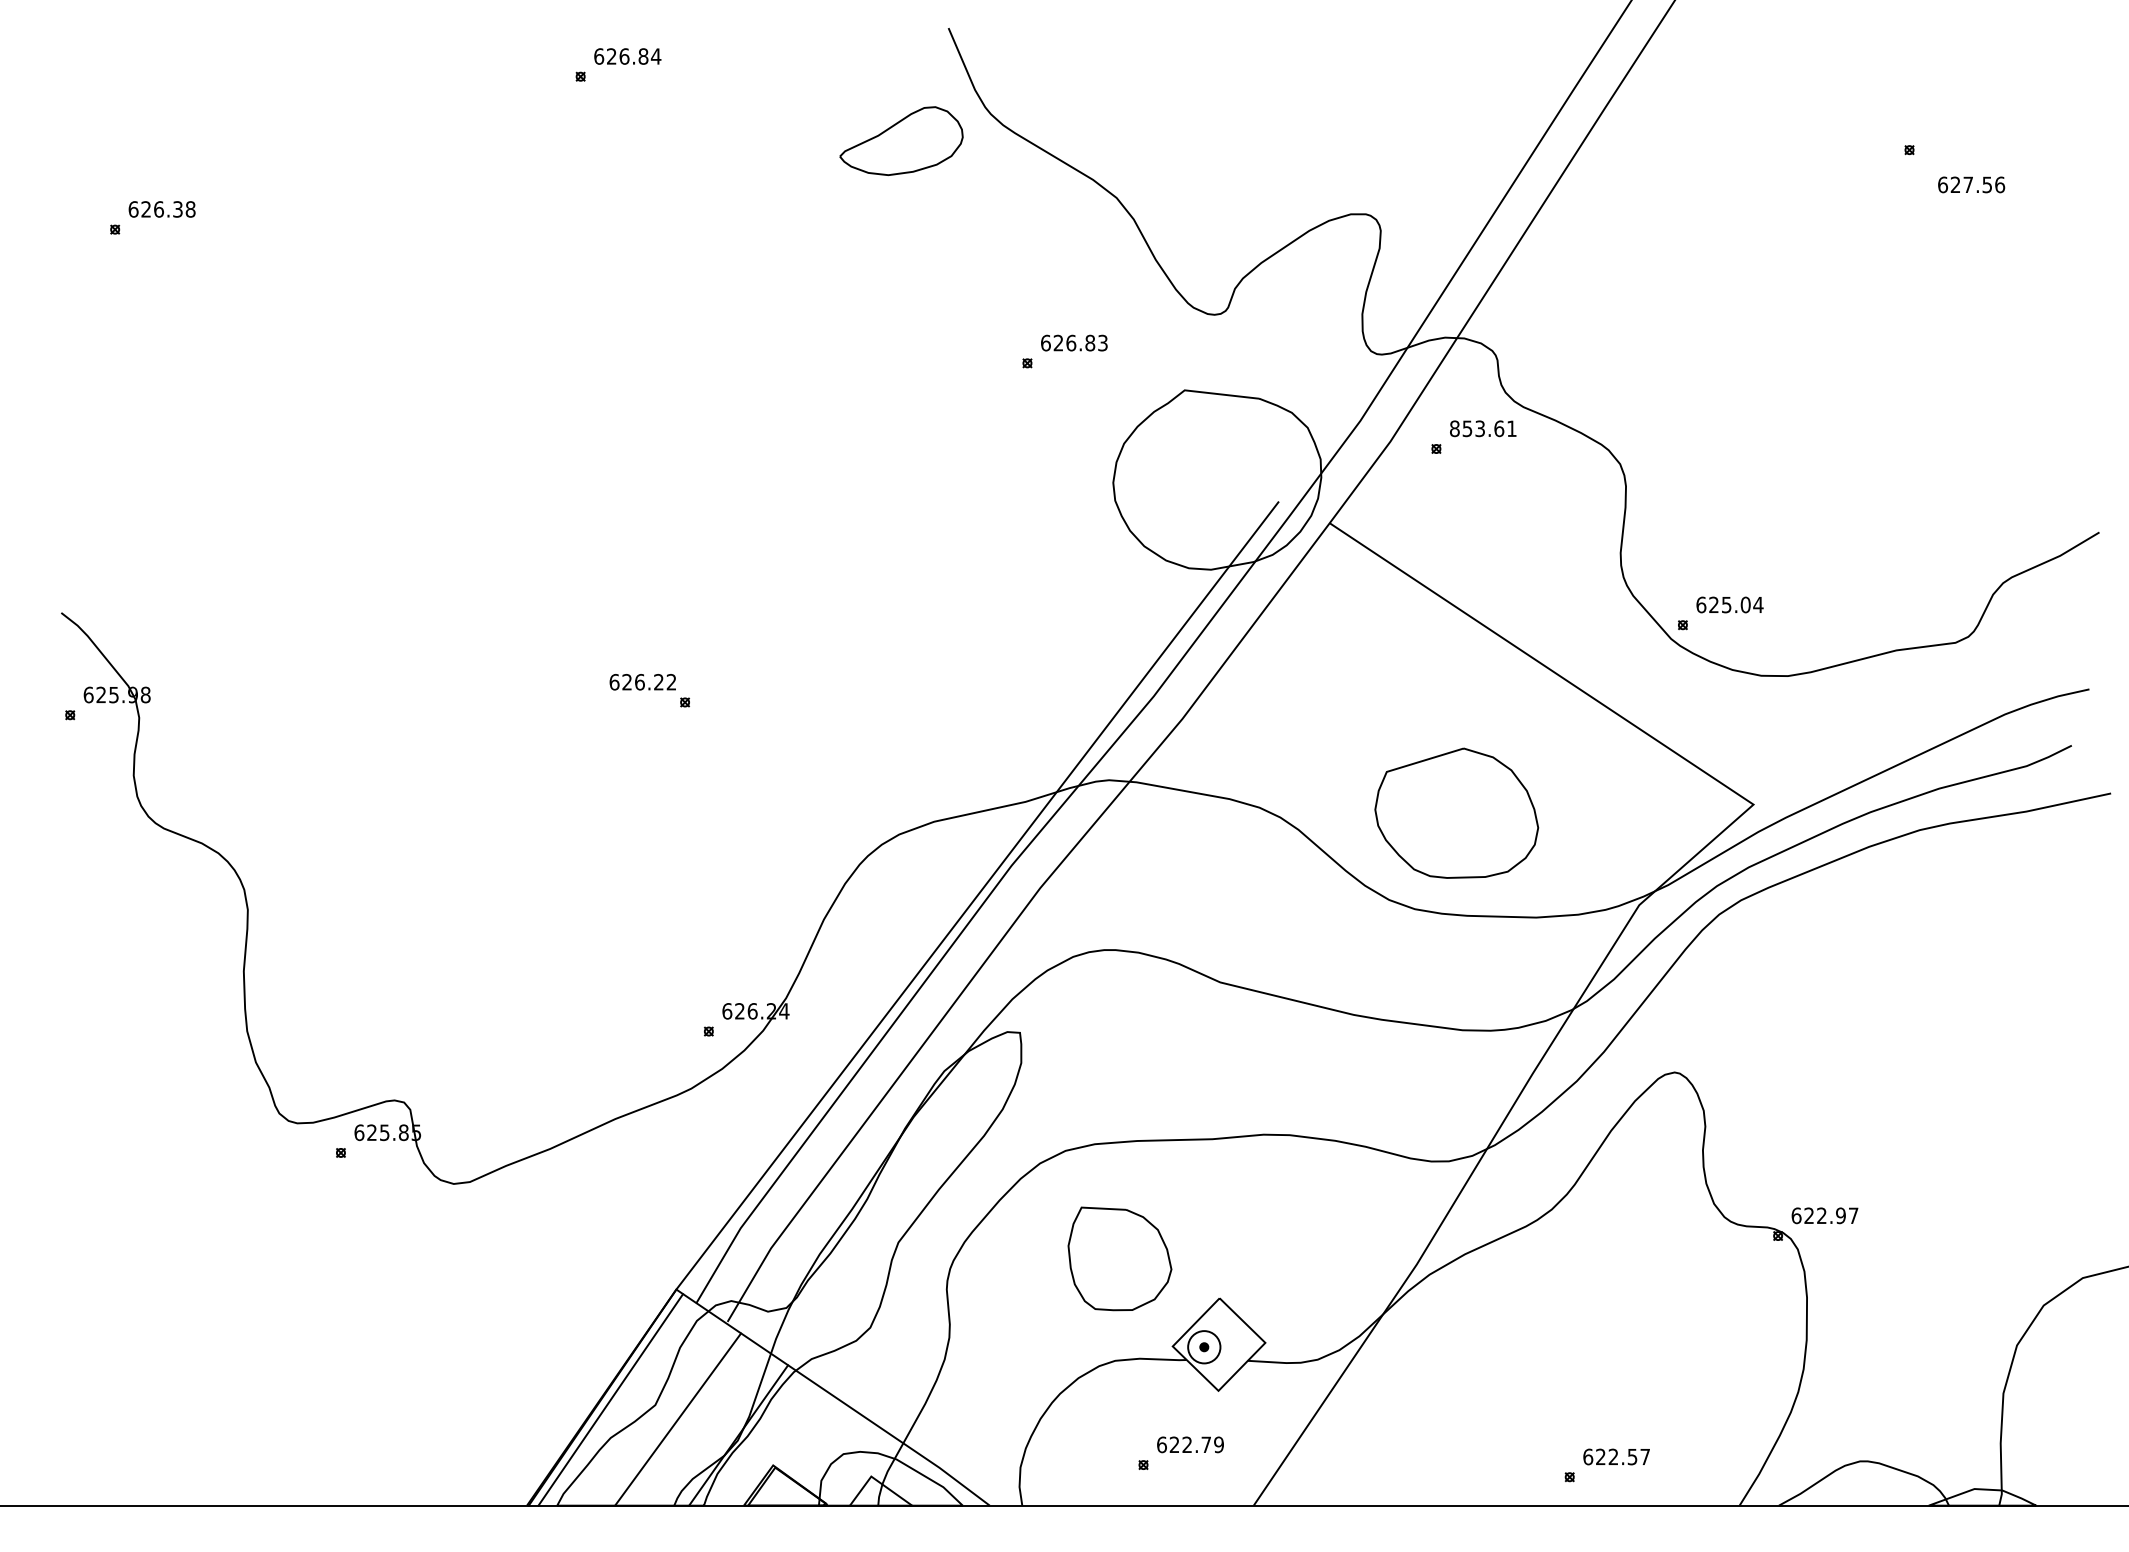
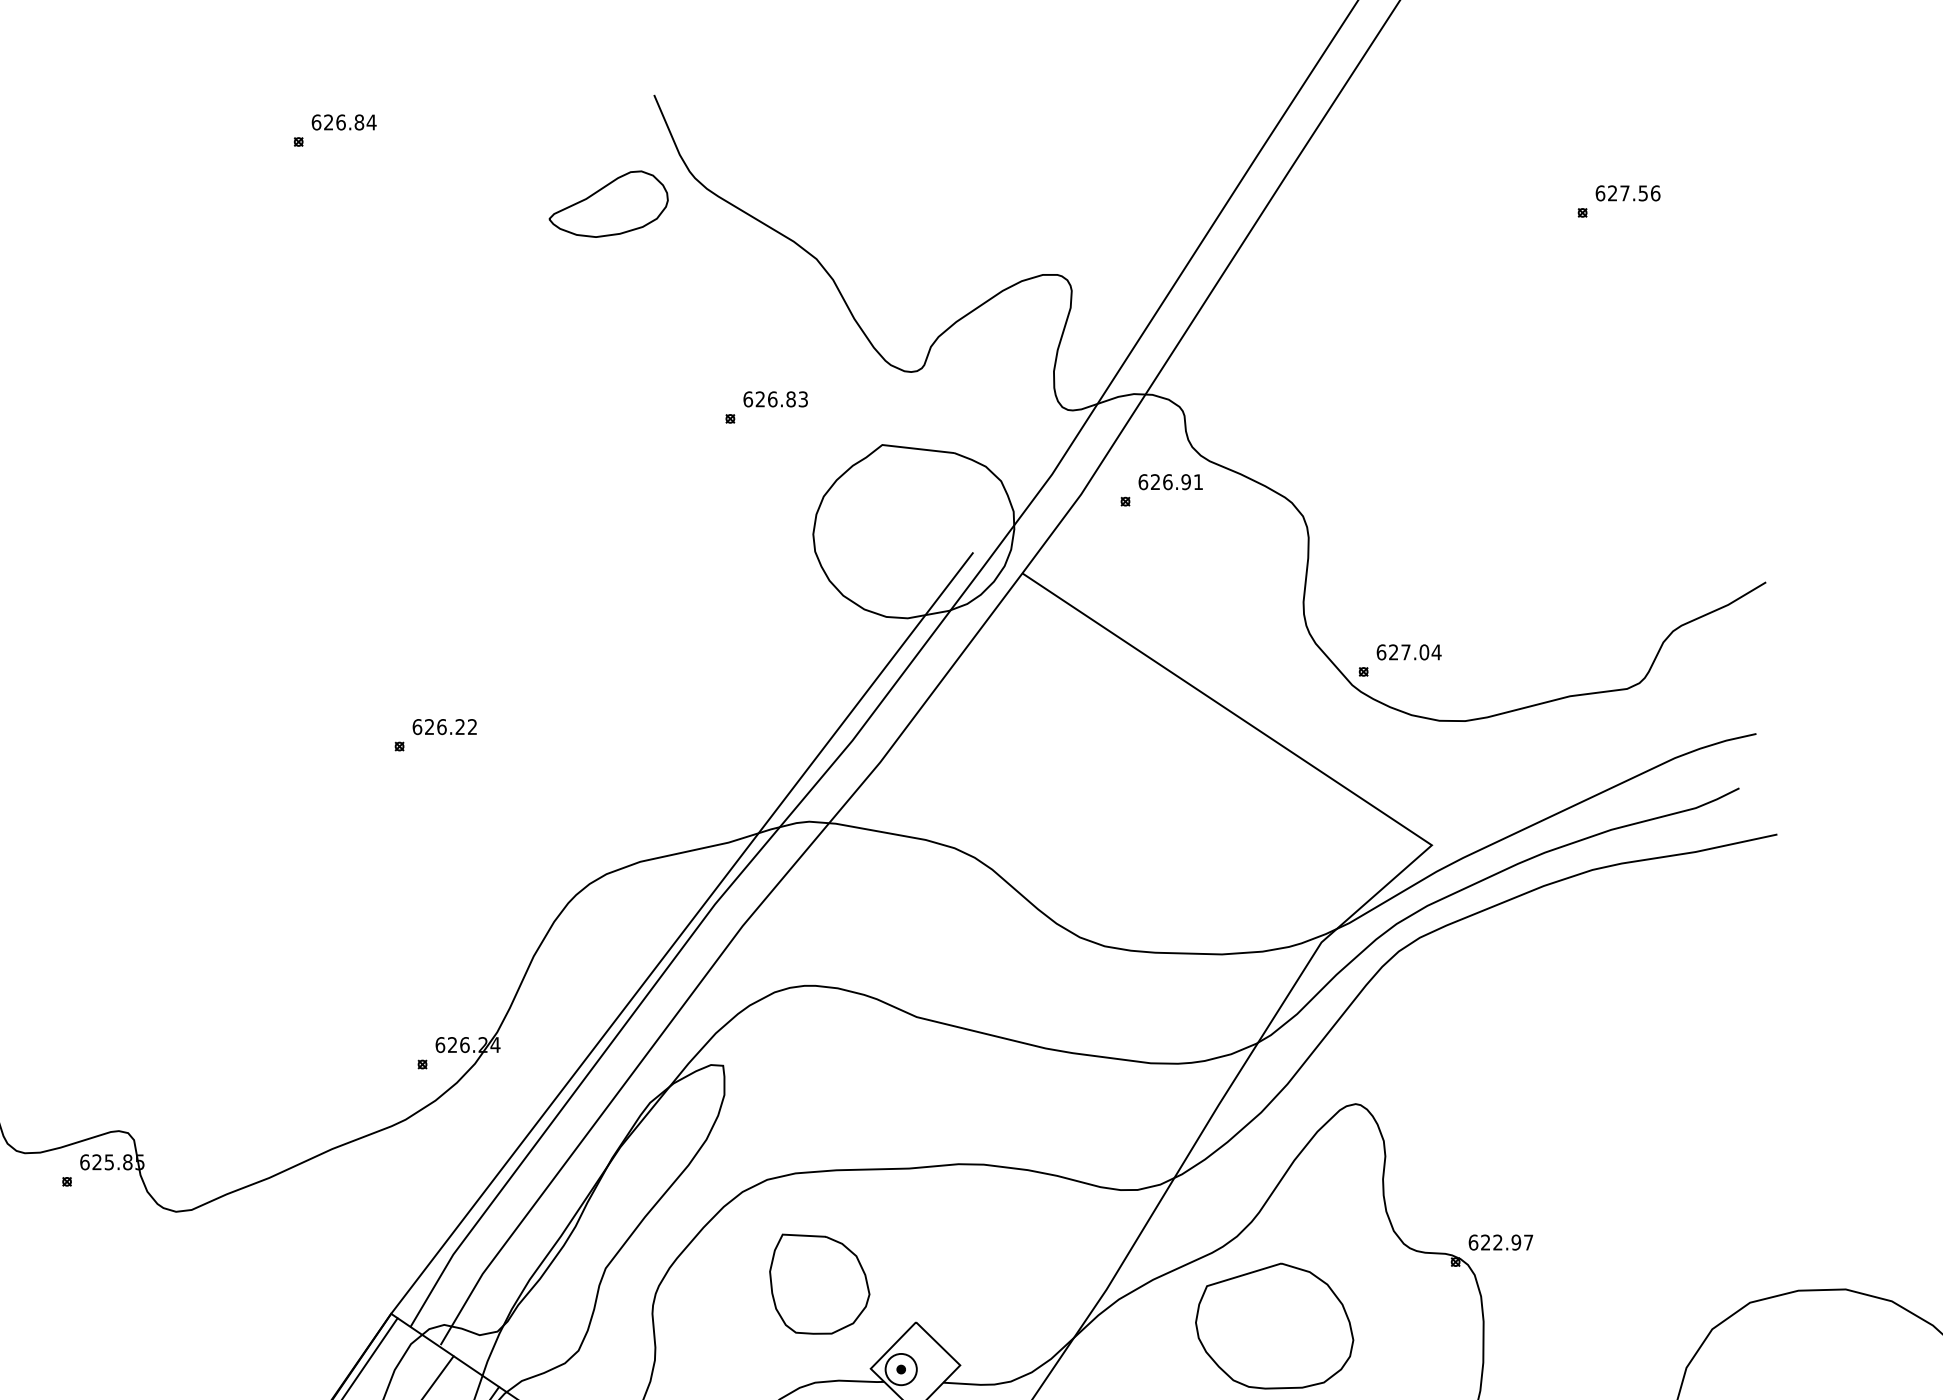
text: (1971, 184) -> (1628, 192), moved
text: (1477, 428) -> (1165, 481), 853.61 -> 626.91
text: (1726, 605) -> (1405, 652), 625.04 -> 627.04
text: (642, 682) -> (444, 727), moved
part: (1456, 812) -> (1274, 1325), moved

